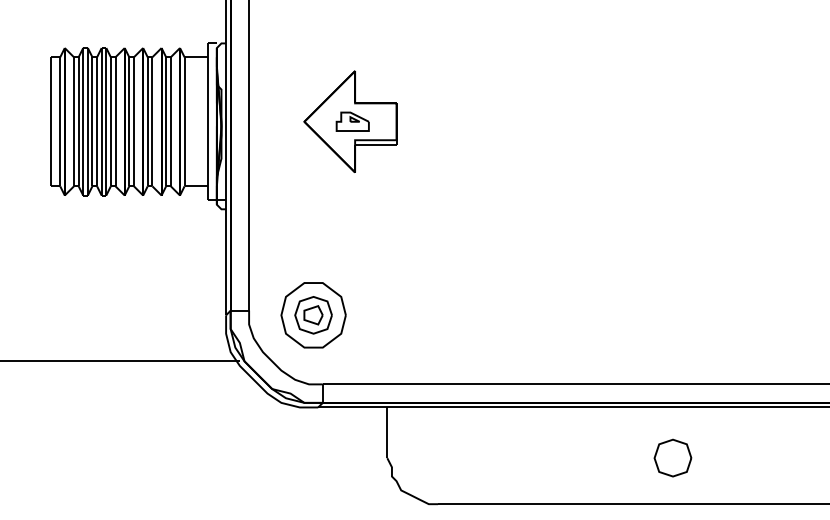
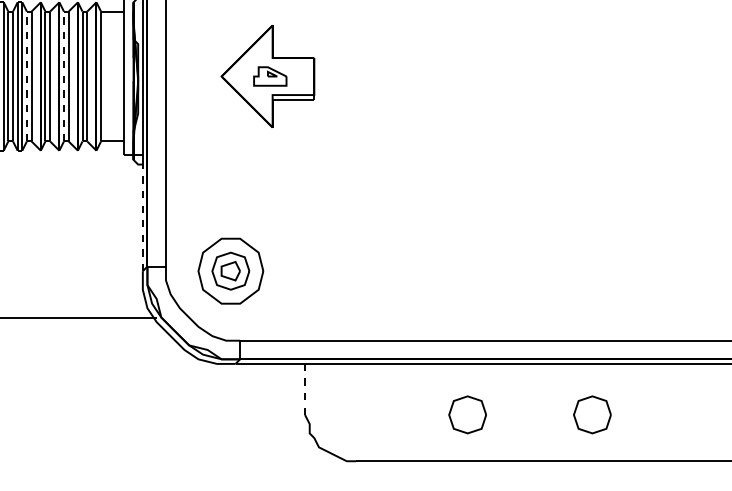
line: (110, 121) -> (26, 76), solid -> dashed
line: (147, 121) -> (63, 76), solid -> dashed
line: (226, 261) -> (143, 217), solid -> dashed
line: (387, 432) -> (305, 389), solid -> dashed
part: (548, 457) -> (467, 414), added

